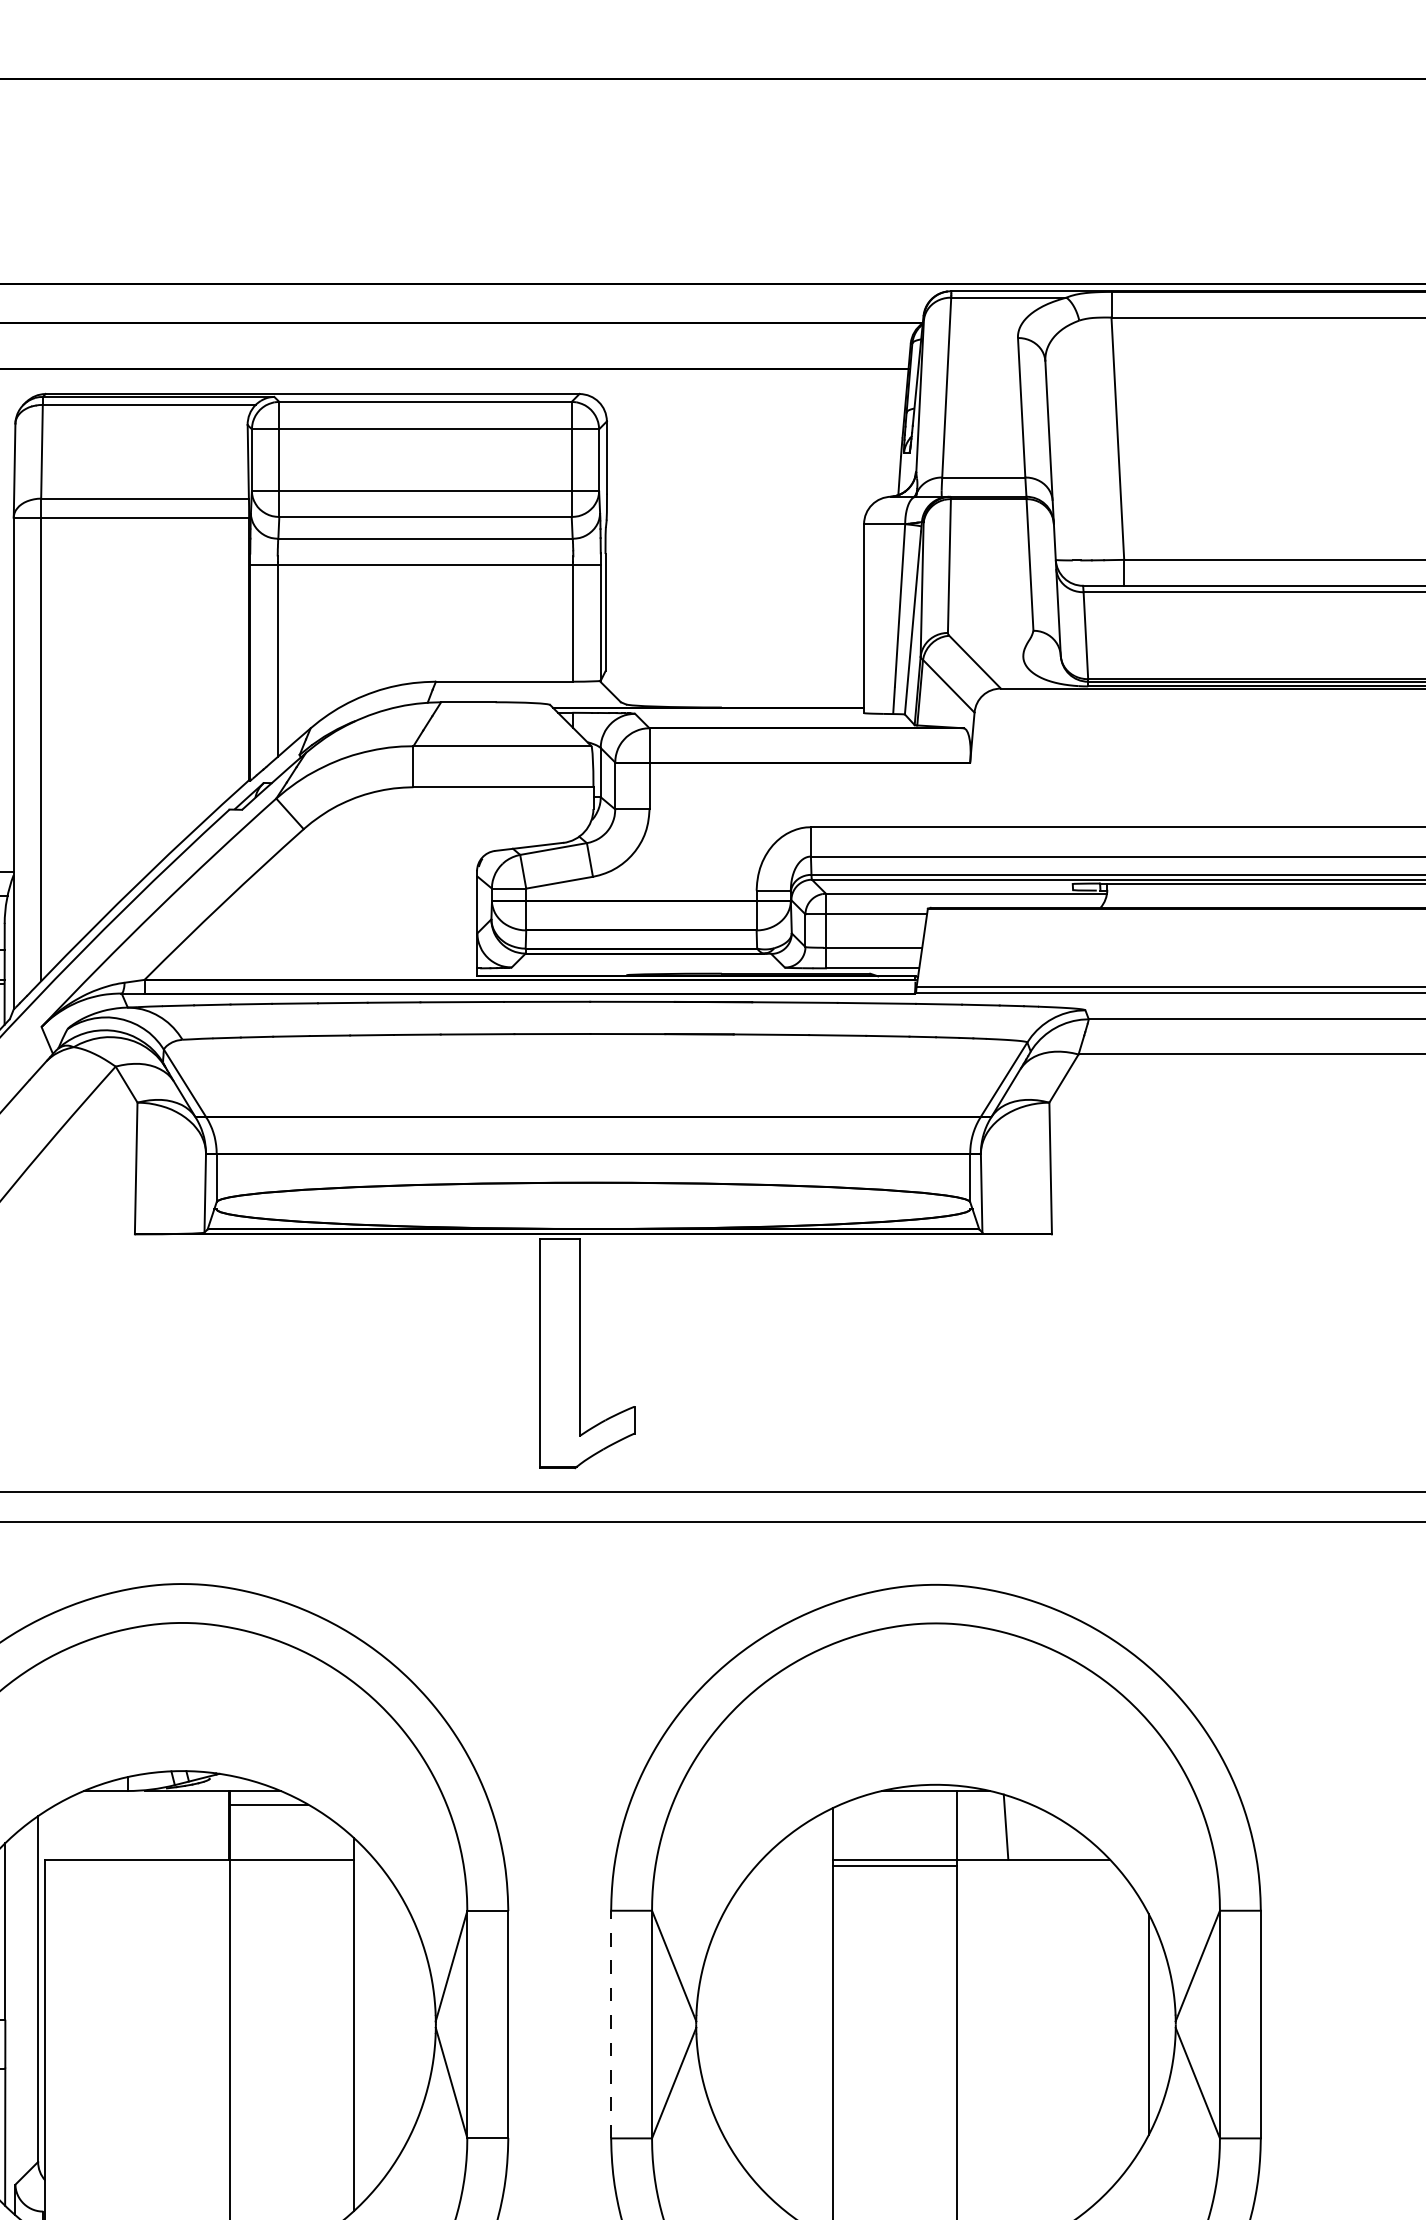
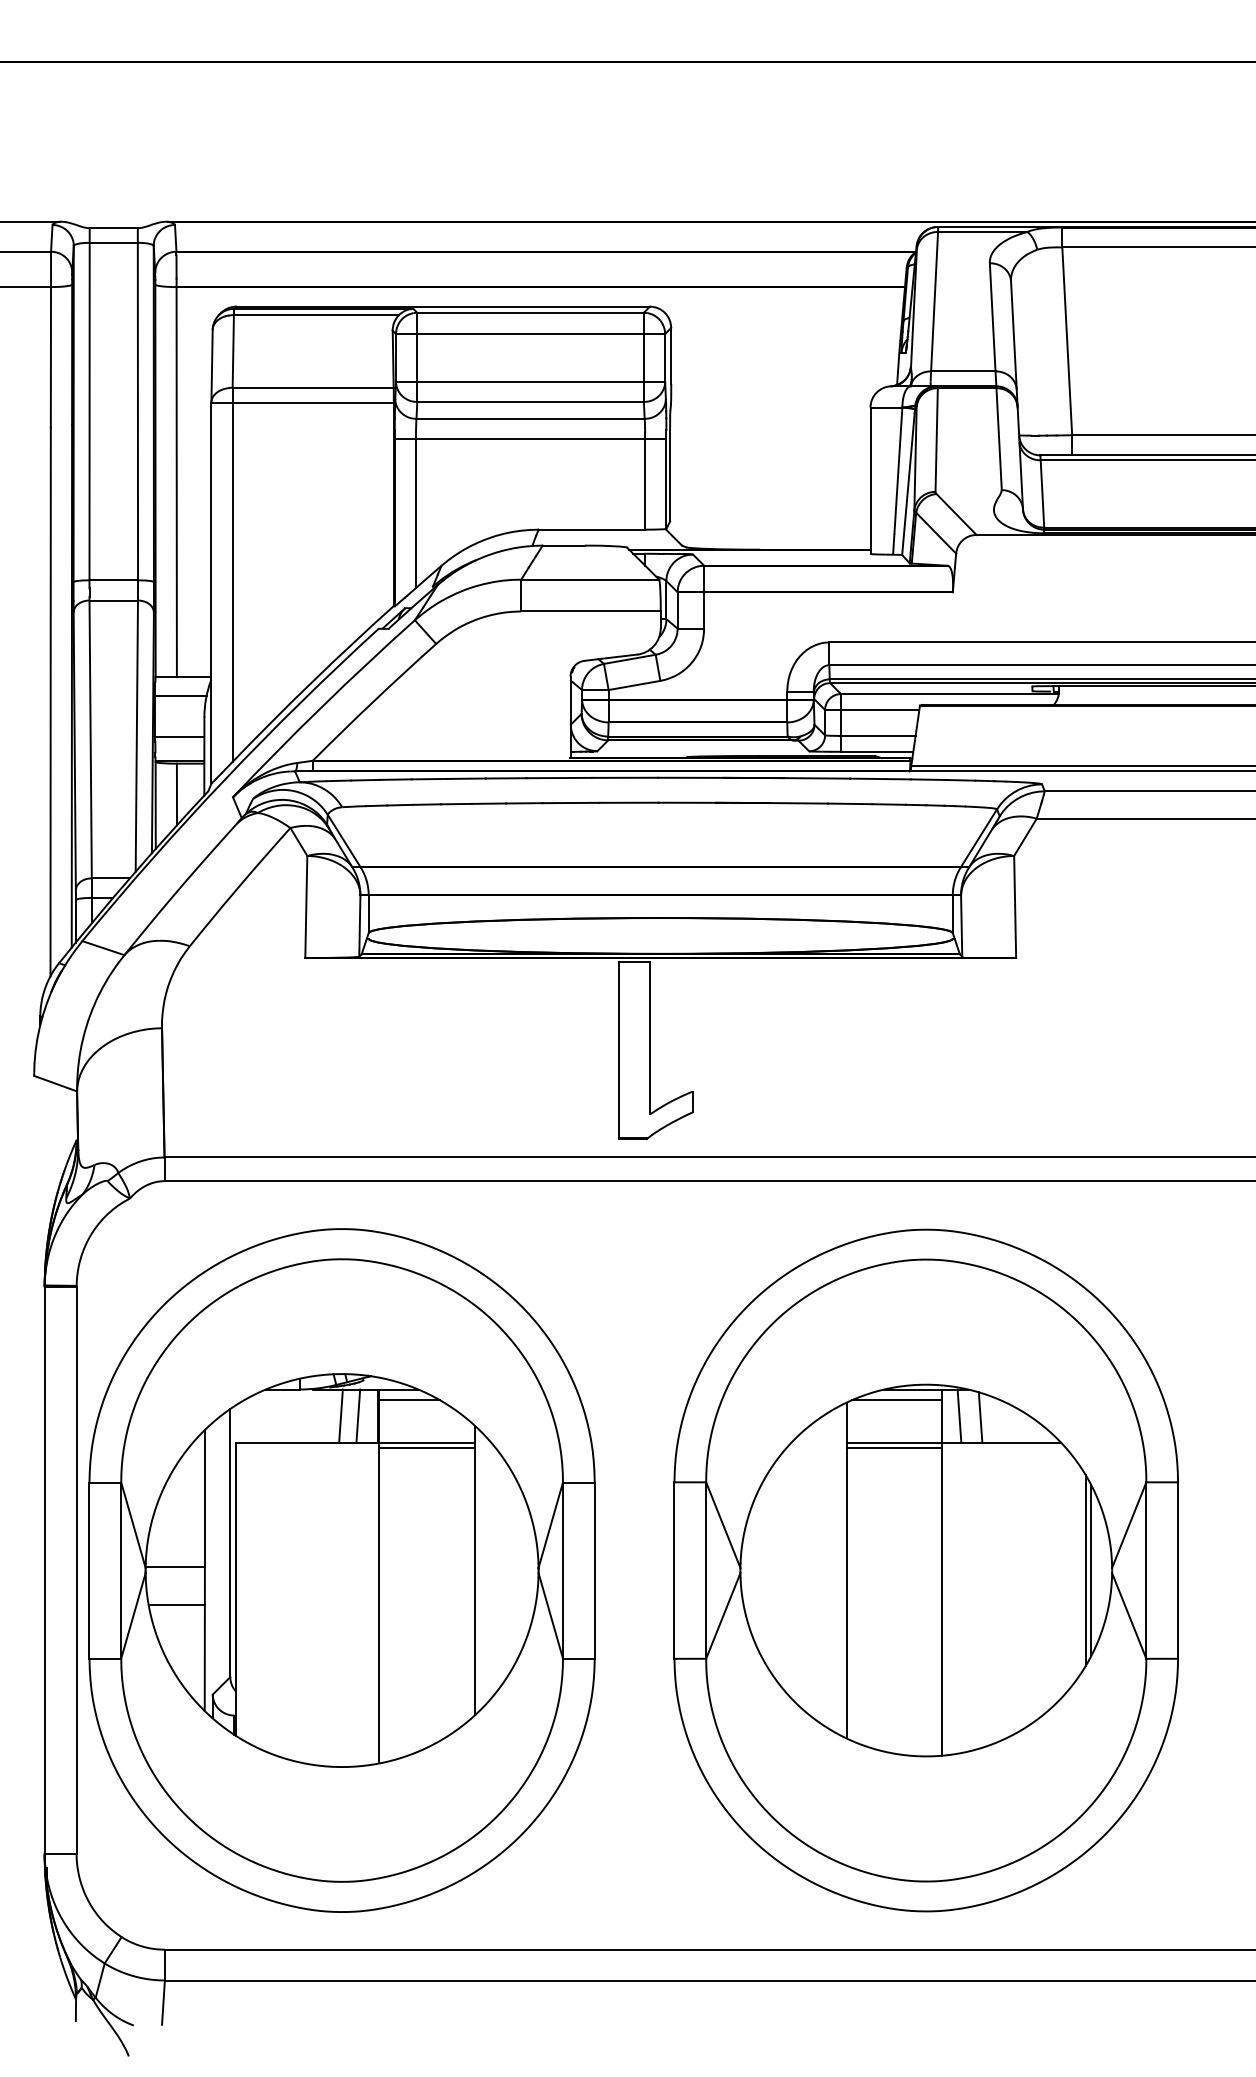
line: (898, 1805) -> (897, 1400), added
line: (180, 1824) -> (340, 1415), added
line: (203, 1824) -> (358, 1415), added
line: (978, 1824) -> (959, 1415), added
line: (291, 1865) -> (426, 1447), added
line: (611, 2024) -> (674, 1570), dashed -> solid
line: (1141, 2024) -> (1085, 1570), added

